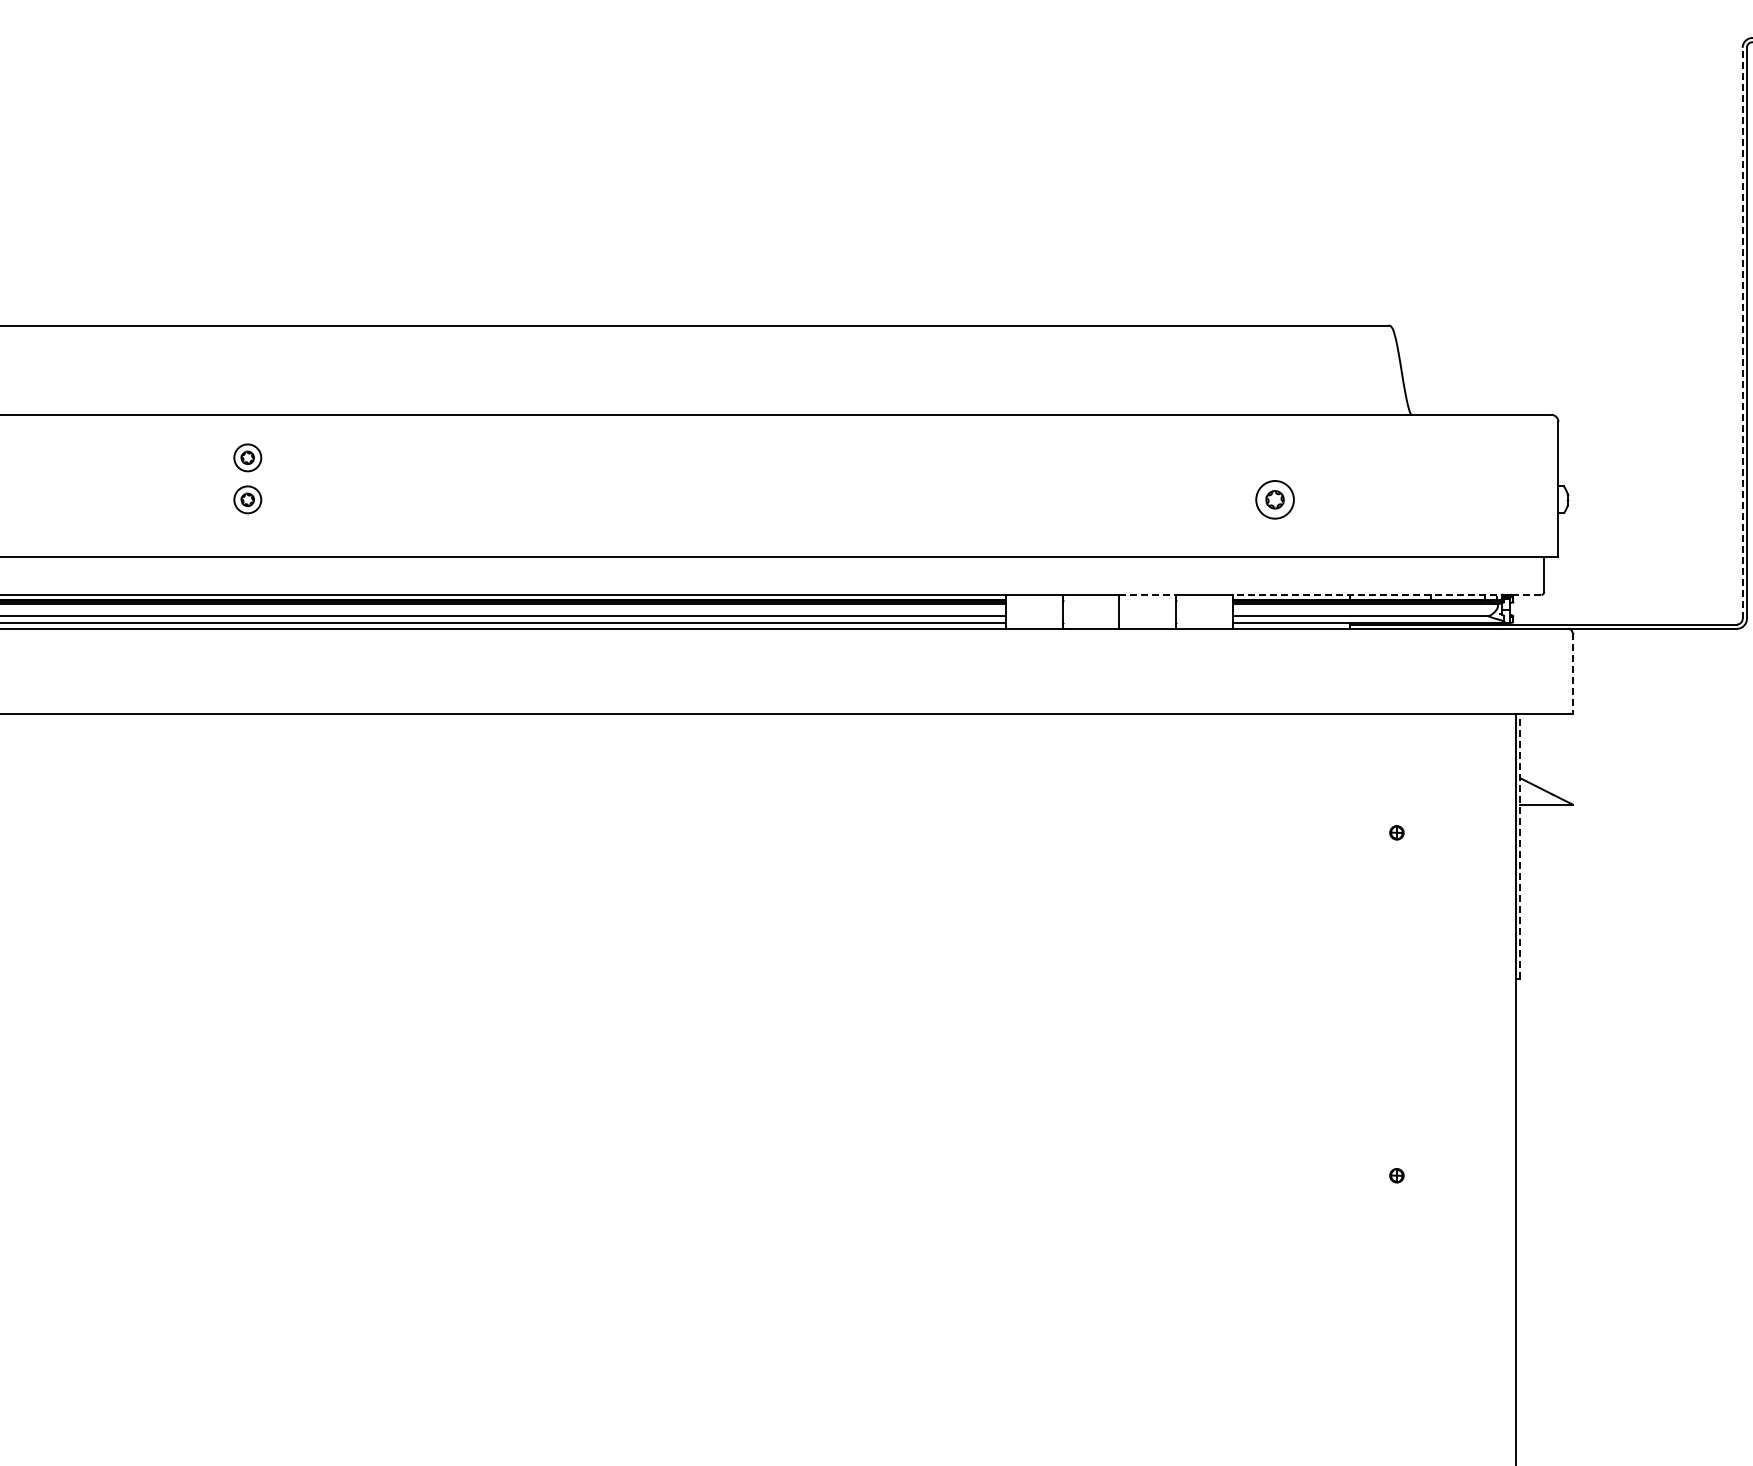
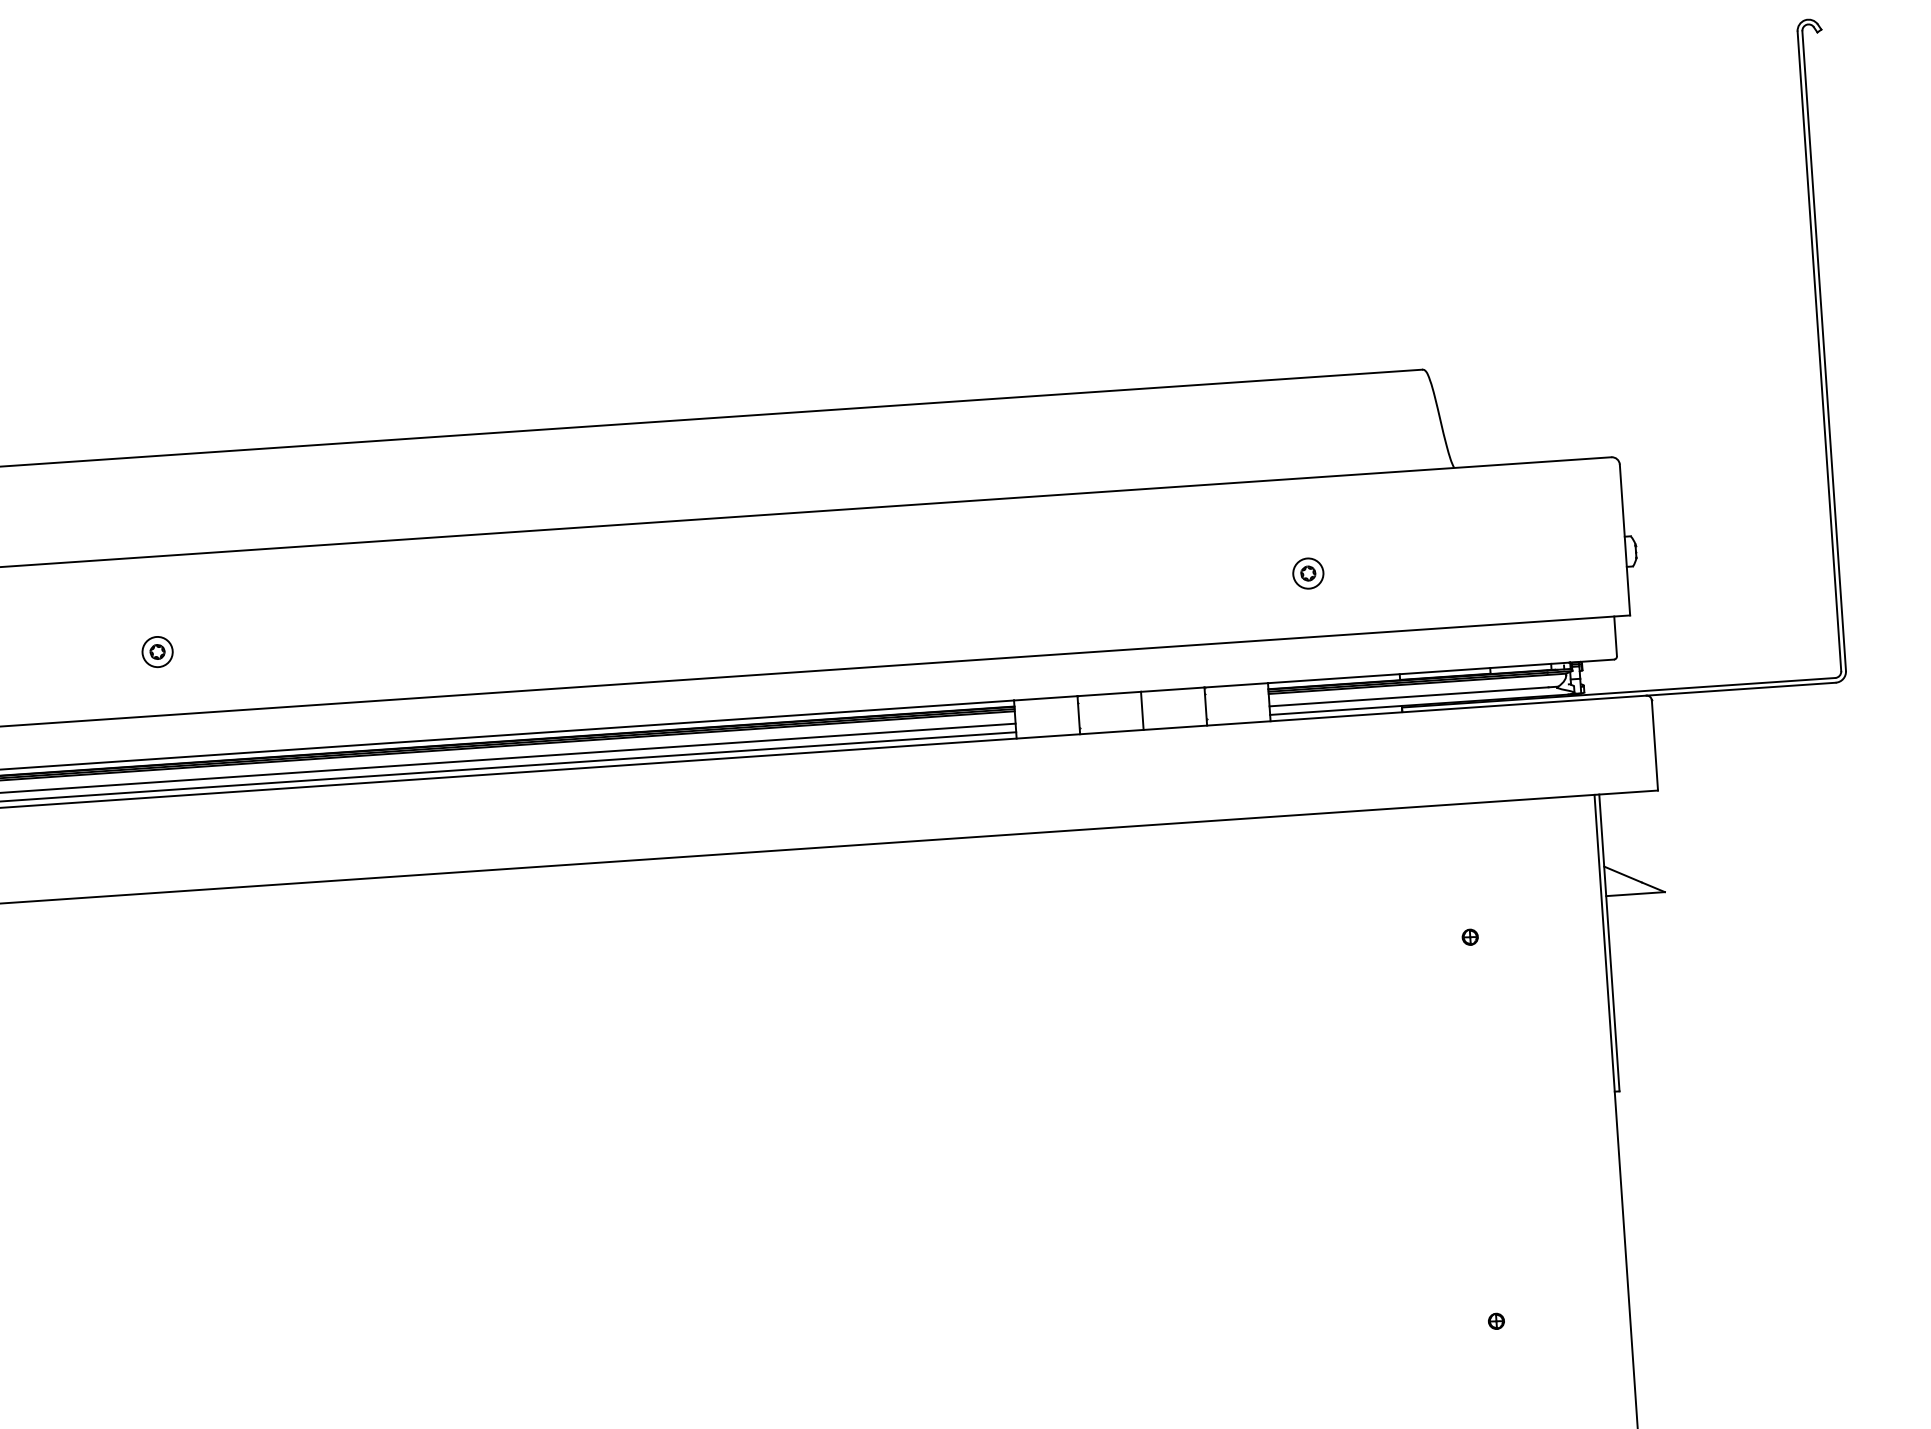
line: (1742, 333) -> (1819, 351), dashed -> solid
part: (247, 457) -> (154, 604), removed
part: (1274, 499) -> (1307, 573), size x0.71
line: (1148, 594) -> (1173, 689), dashed -> solid
line: (1386, 594) -> (1440, 671), dashed -> solid
line: (1572, 674) -> (1654, 746), dashed -> solid
line: (1520, 845) -> (1609, 942), dashed -> solid

